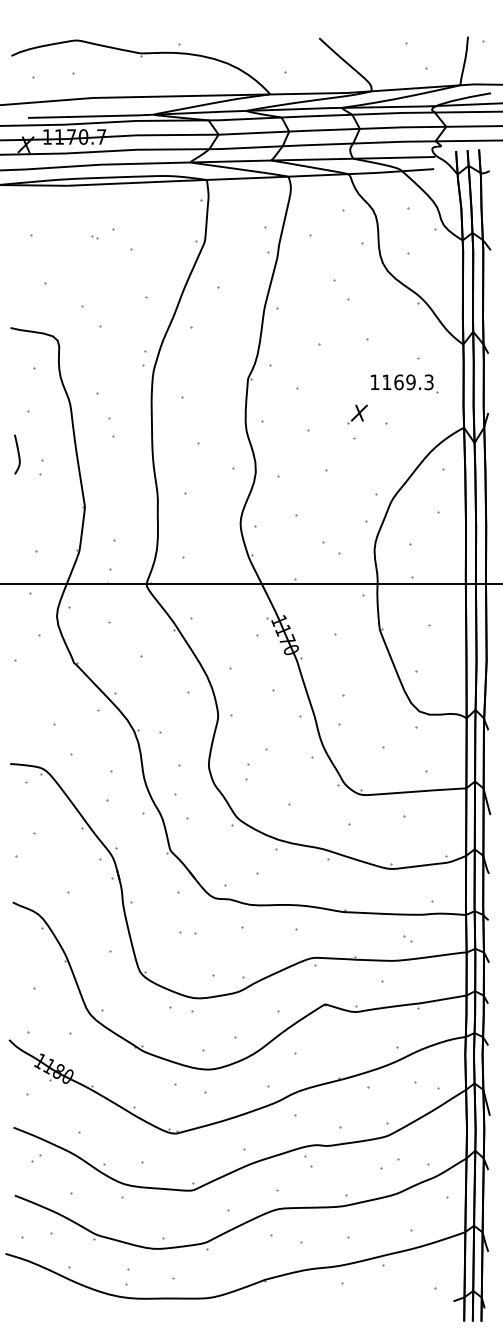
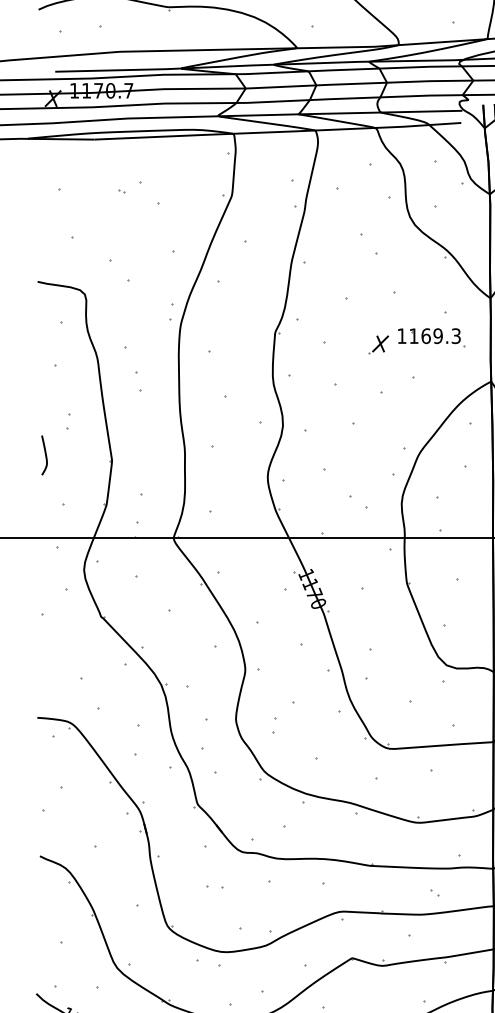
part: (357, 414) -> (378, 345), moved
curve: (17, 453) -> (44, 454), moved

